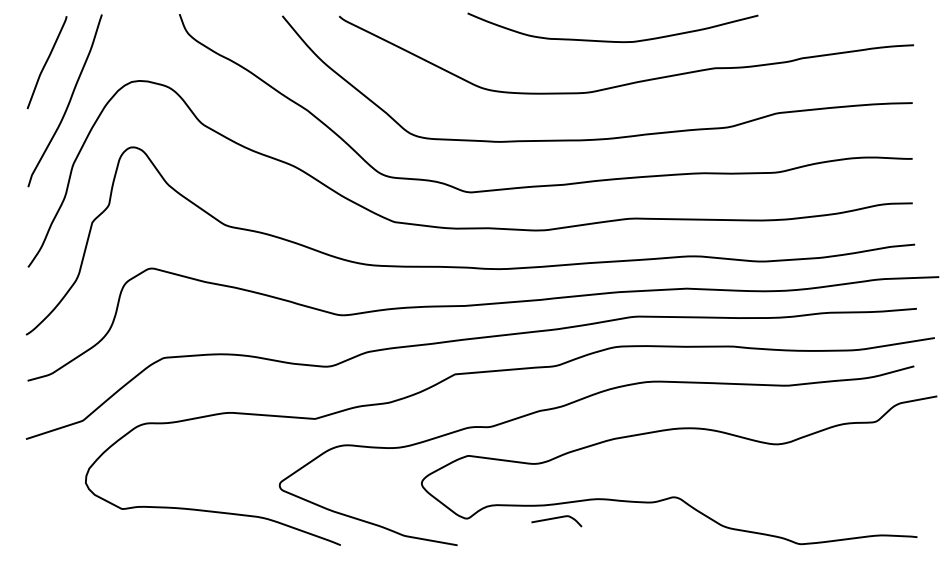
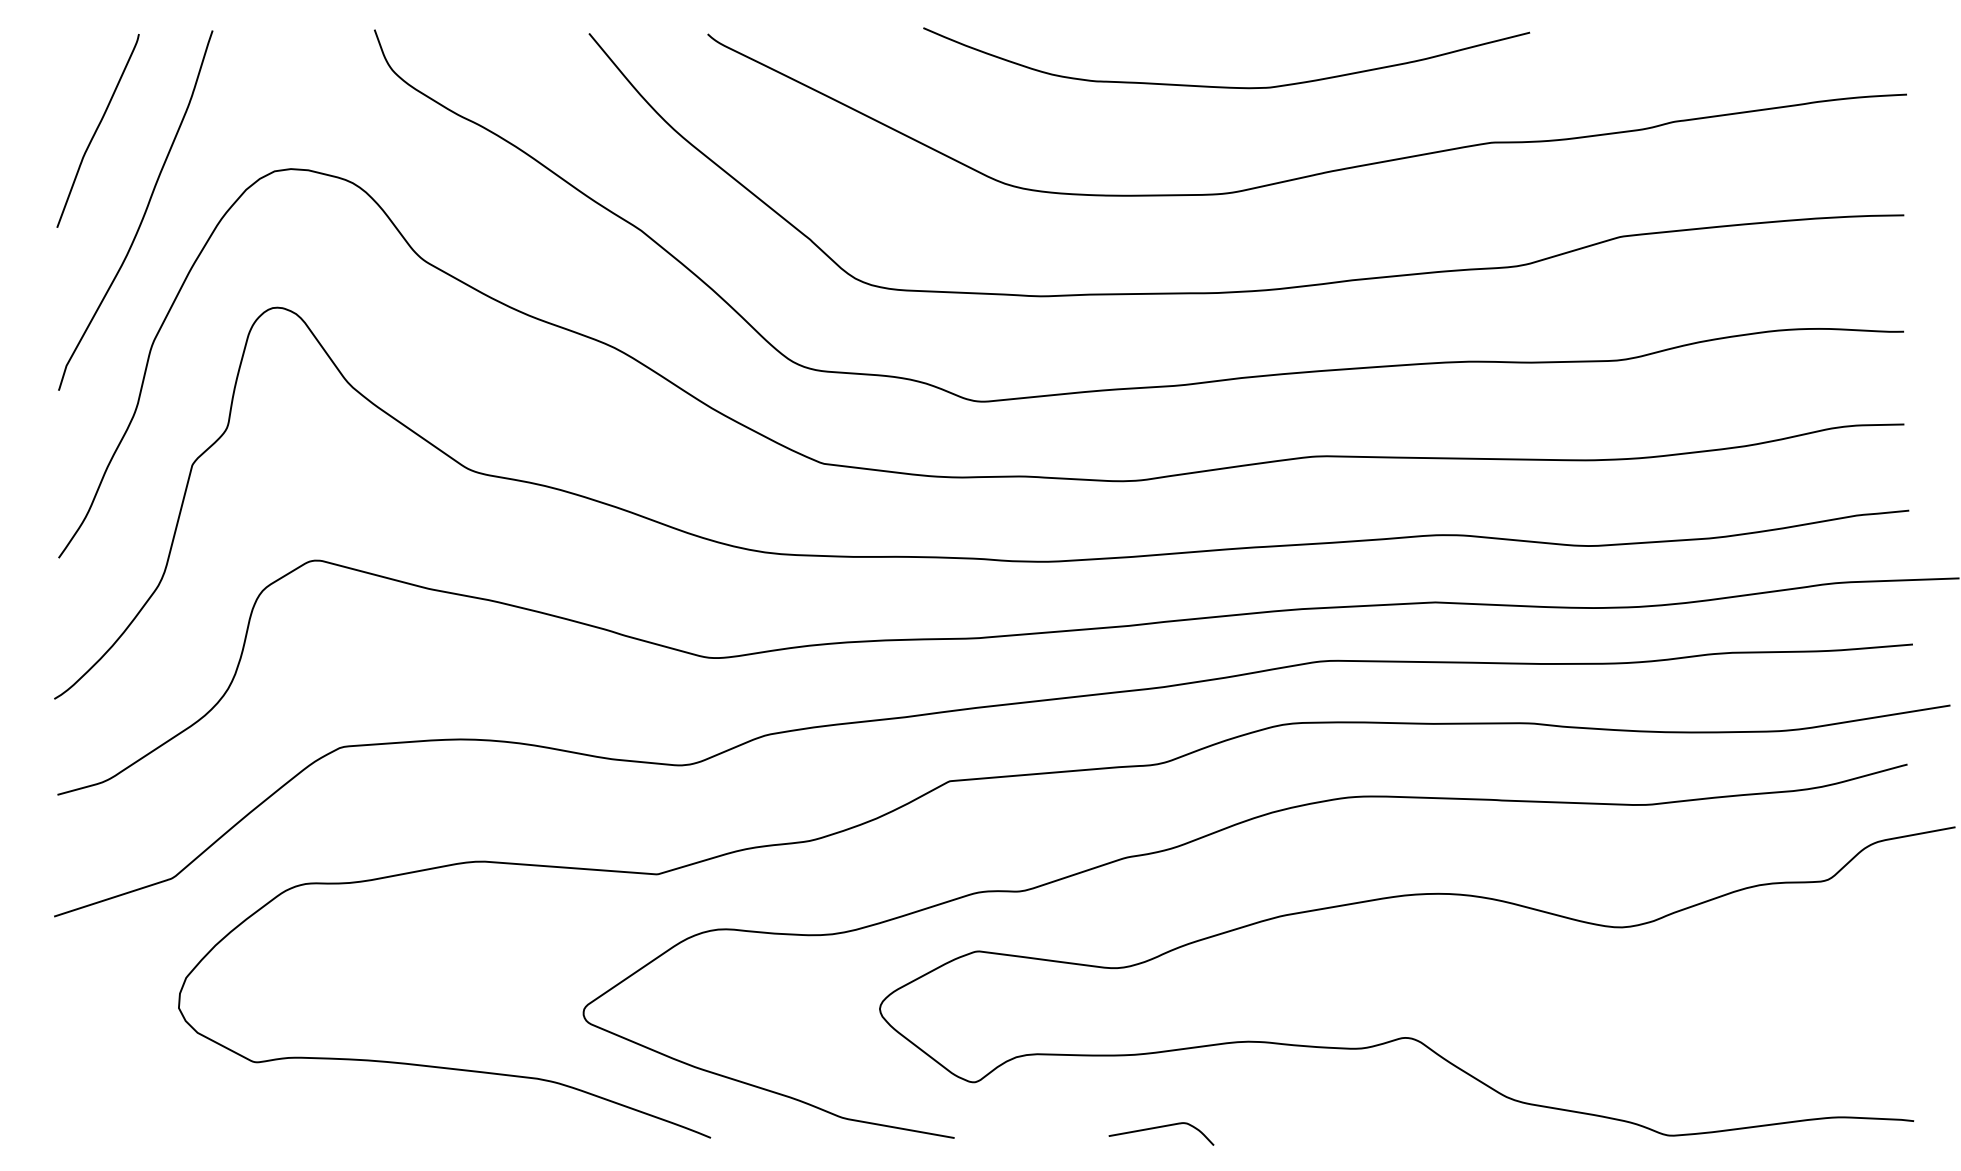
curve: (611, 40) -> (1223, 84), moved
curve: (554, 519) -> (1156, 1130), moved

